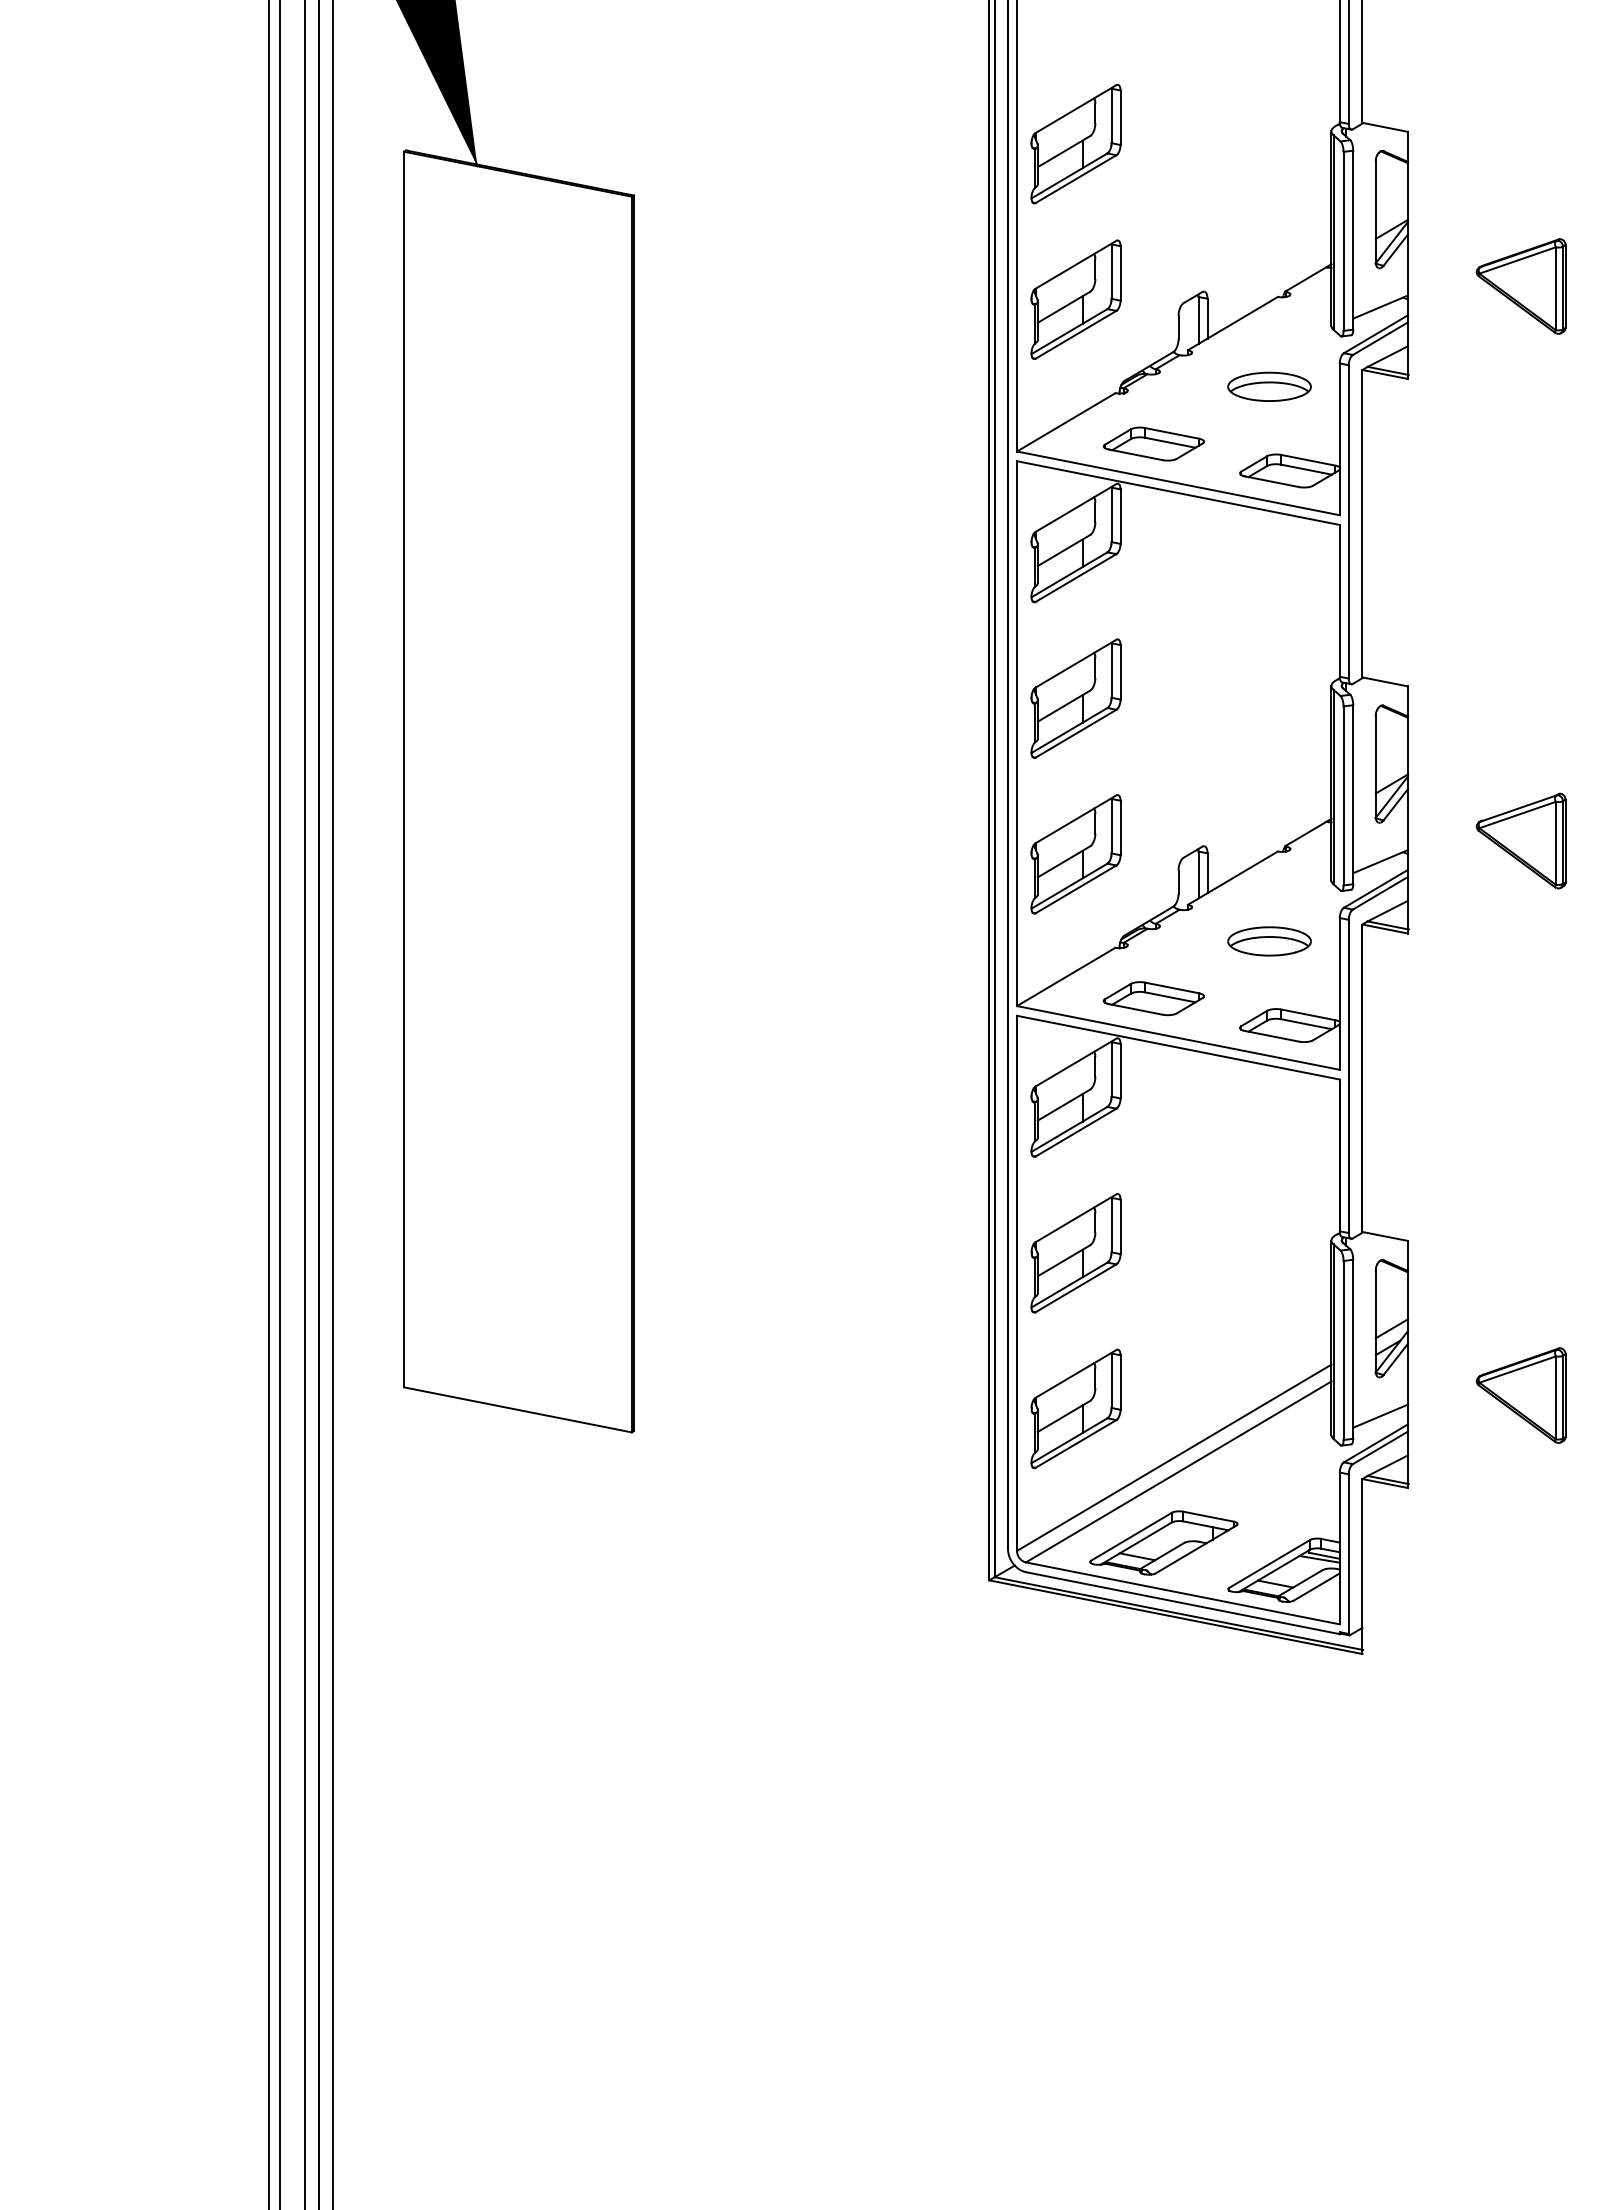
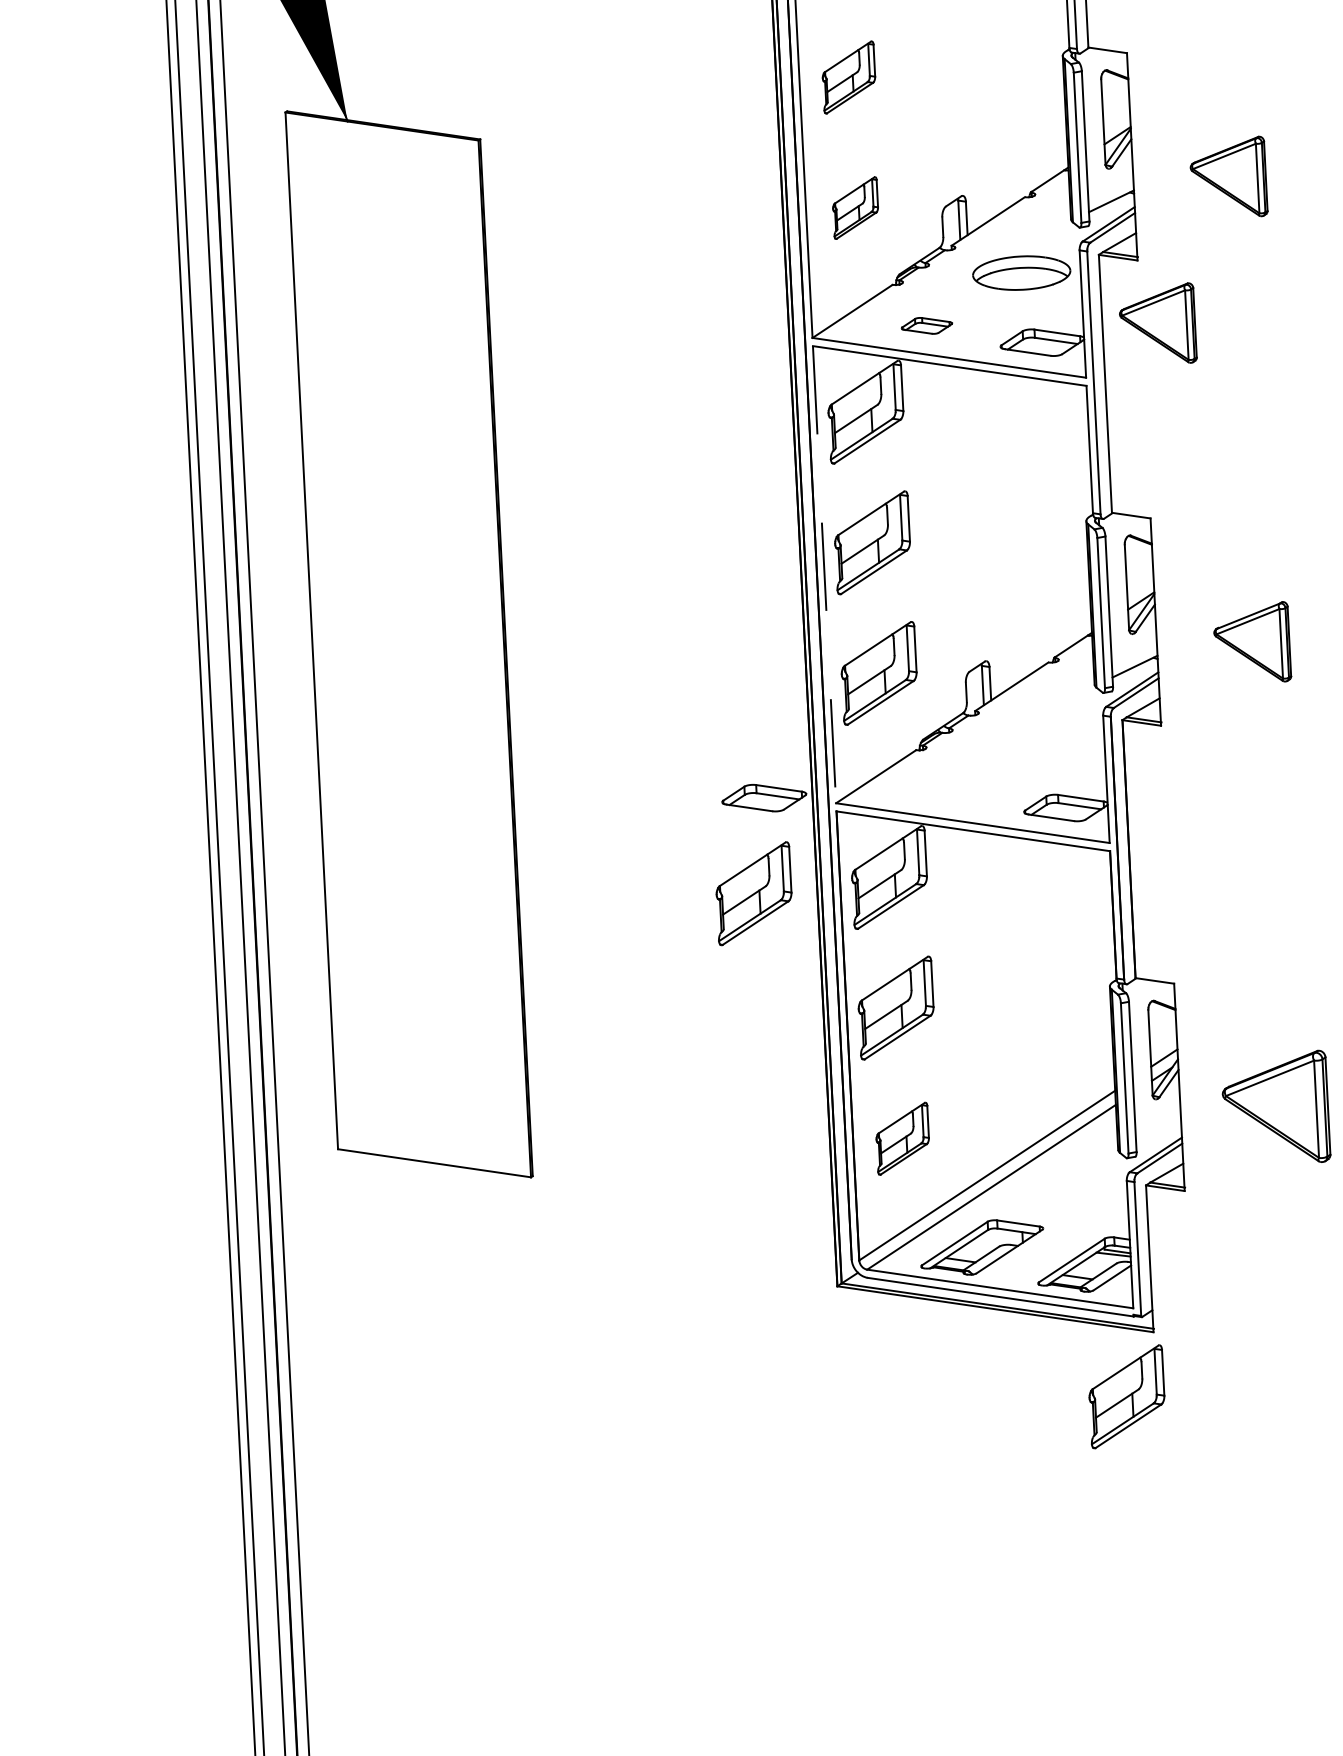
part: (1075, 143) -> (848, 77), size x0.7
part: (1075, 299) -> (855, 207), size x0.6
part: (1269, 386) -> (1021, 272), size x1.4
part: (1153, 443) -> (926, 325), size x0.6
part: (1427, 456) -> (1157, 324), added
line: (1017, 734) -> (824, 575), solid -> dashed
part: (1269, 941) -> (1045, 738), removed
part: (1153, 998) -> (763, 798), moved
part: (913, 1108) -> (753, 893), added
part: (1520, 1395) -> (1275, 1108), size x1.4
part: (1075, 1408) -> (902, 1138), size x0.7
line: (1380, 1415) -> (1158, 1131), removed
part: (1326, 1729) -> (1126, 1397), added

